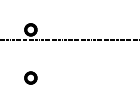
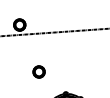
part: (30, 77) -> (38, 71), moved

